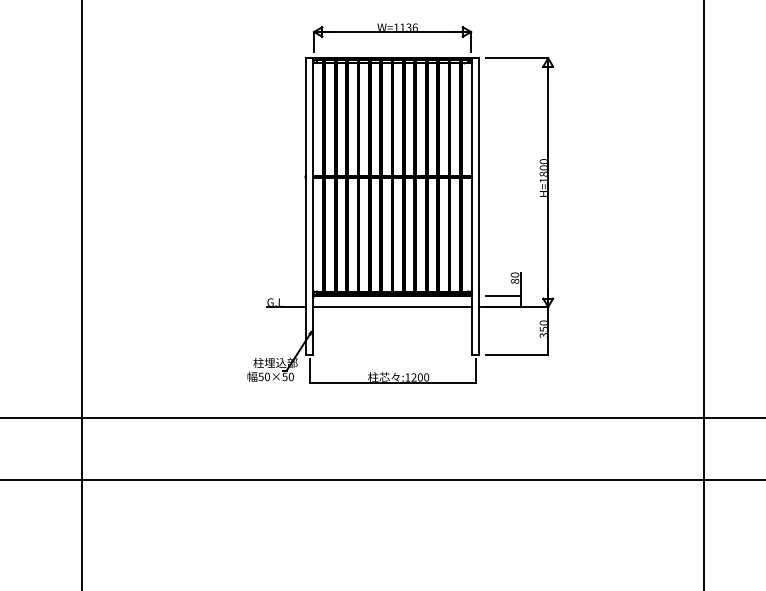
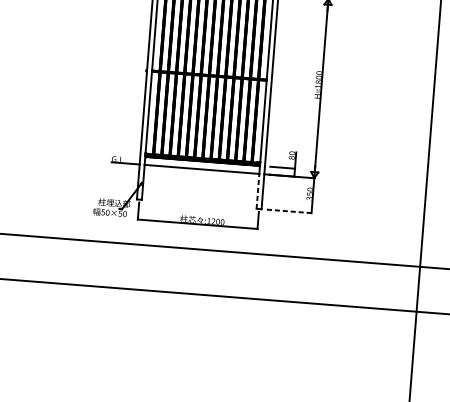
line: (472, 330) -> (258, 190), solid -> dashed
line: (517, 355) -> (289, 211), solid -> dashed

